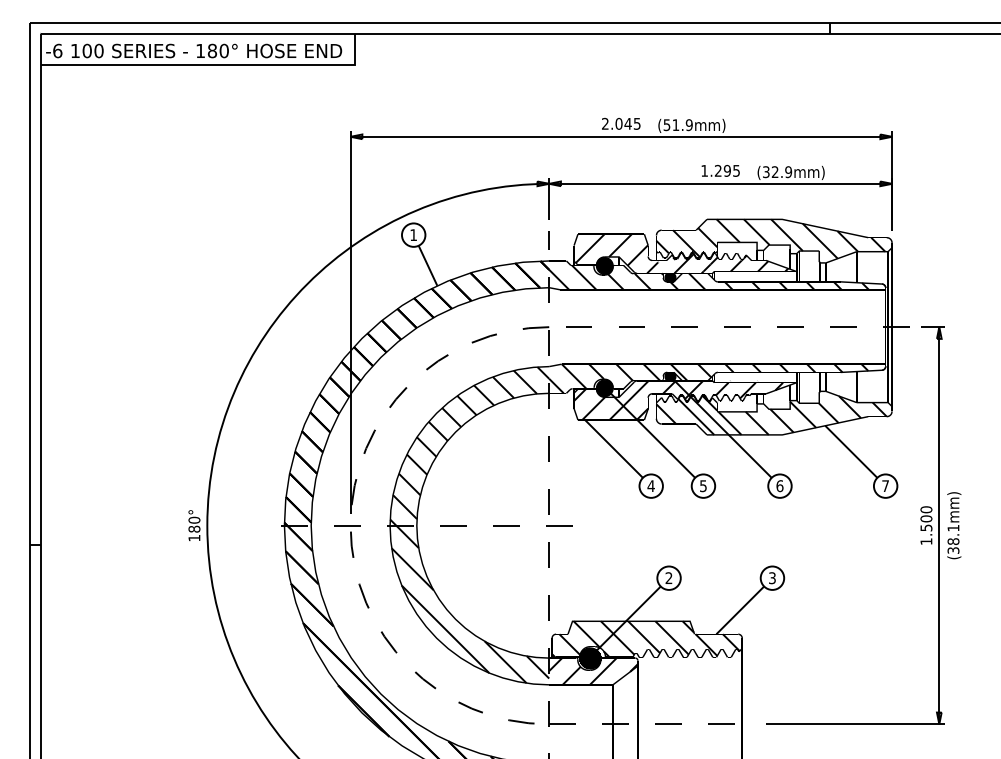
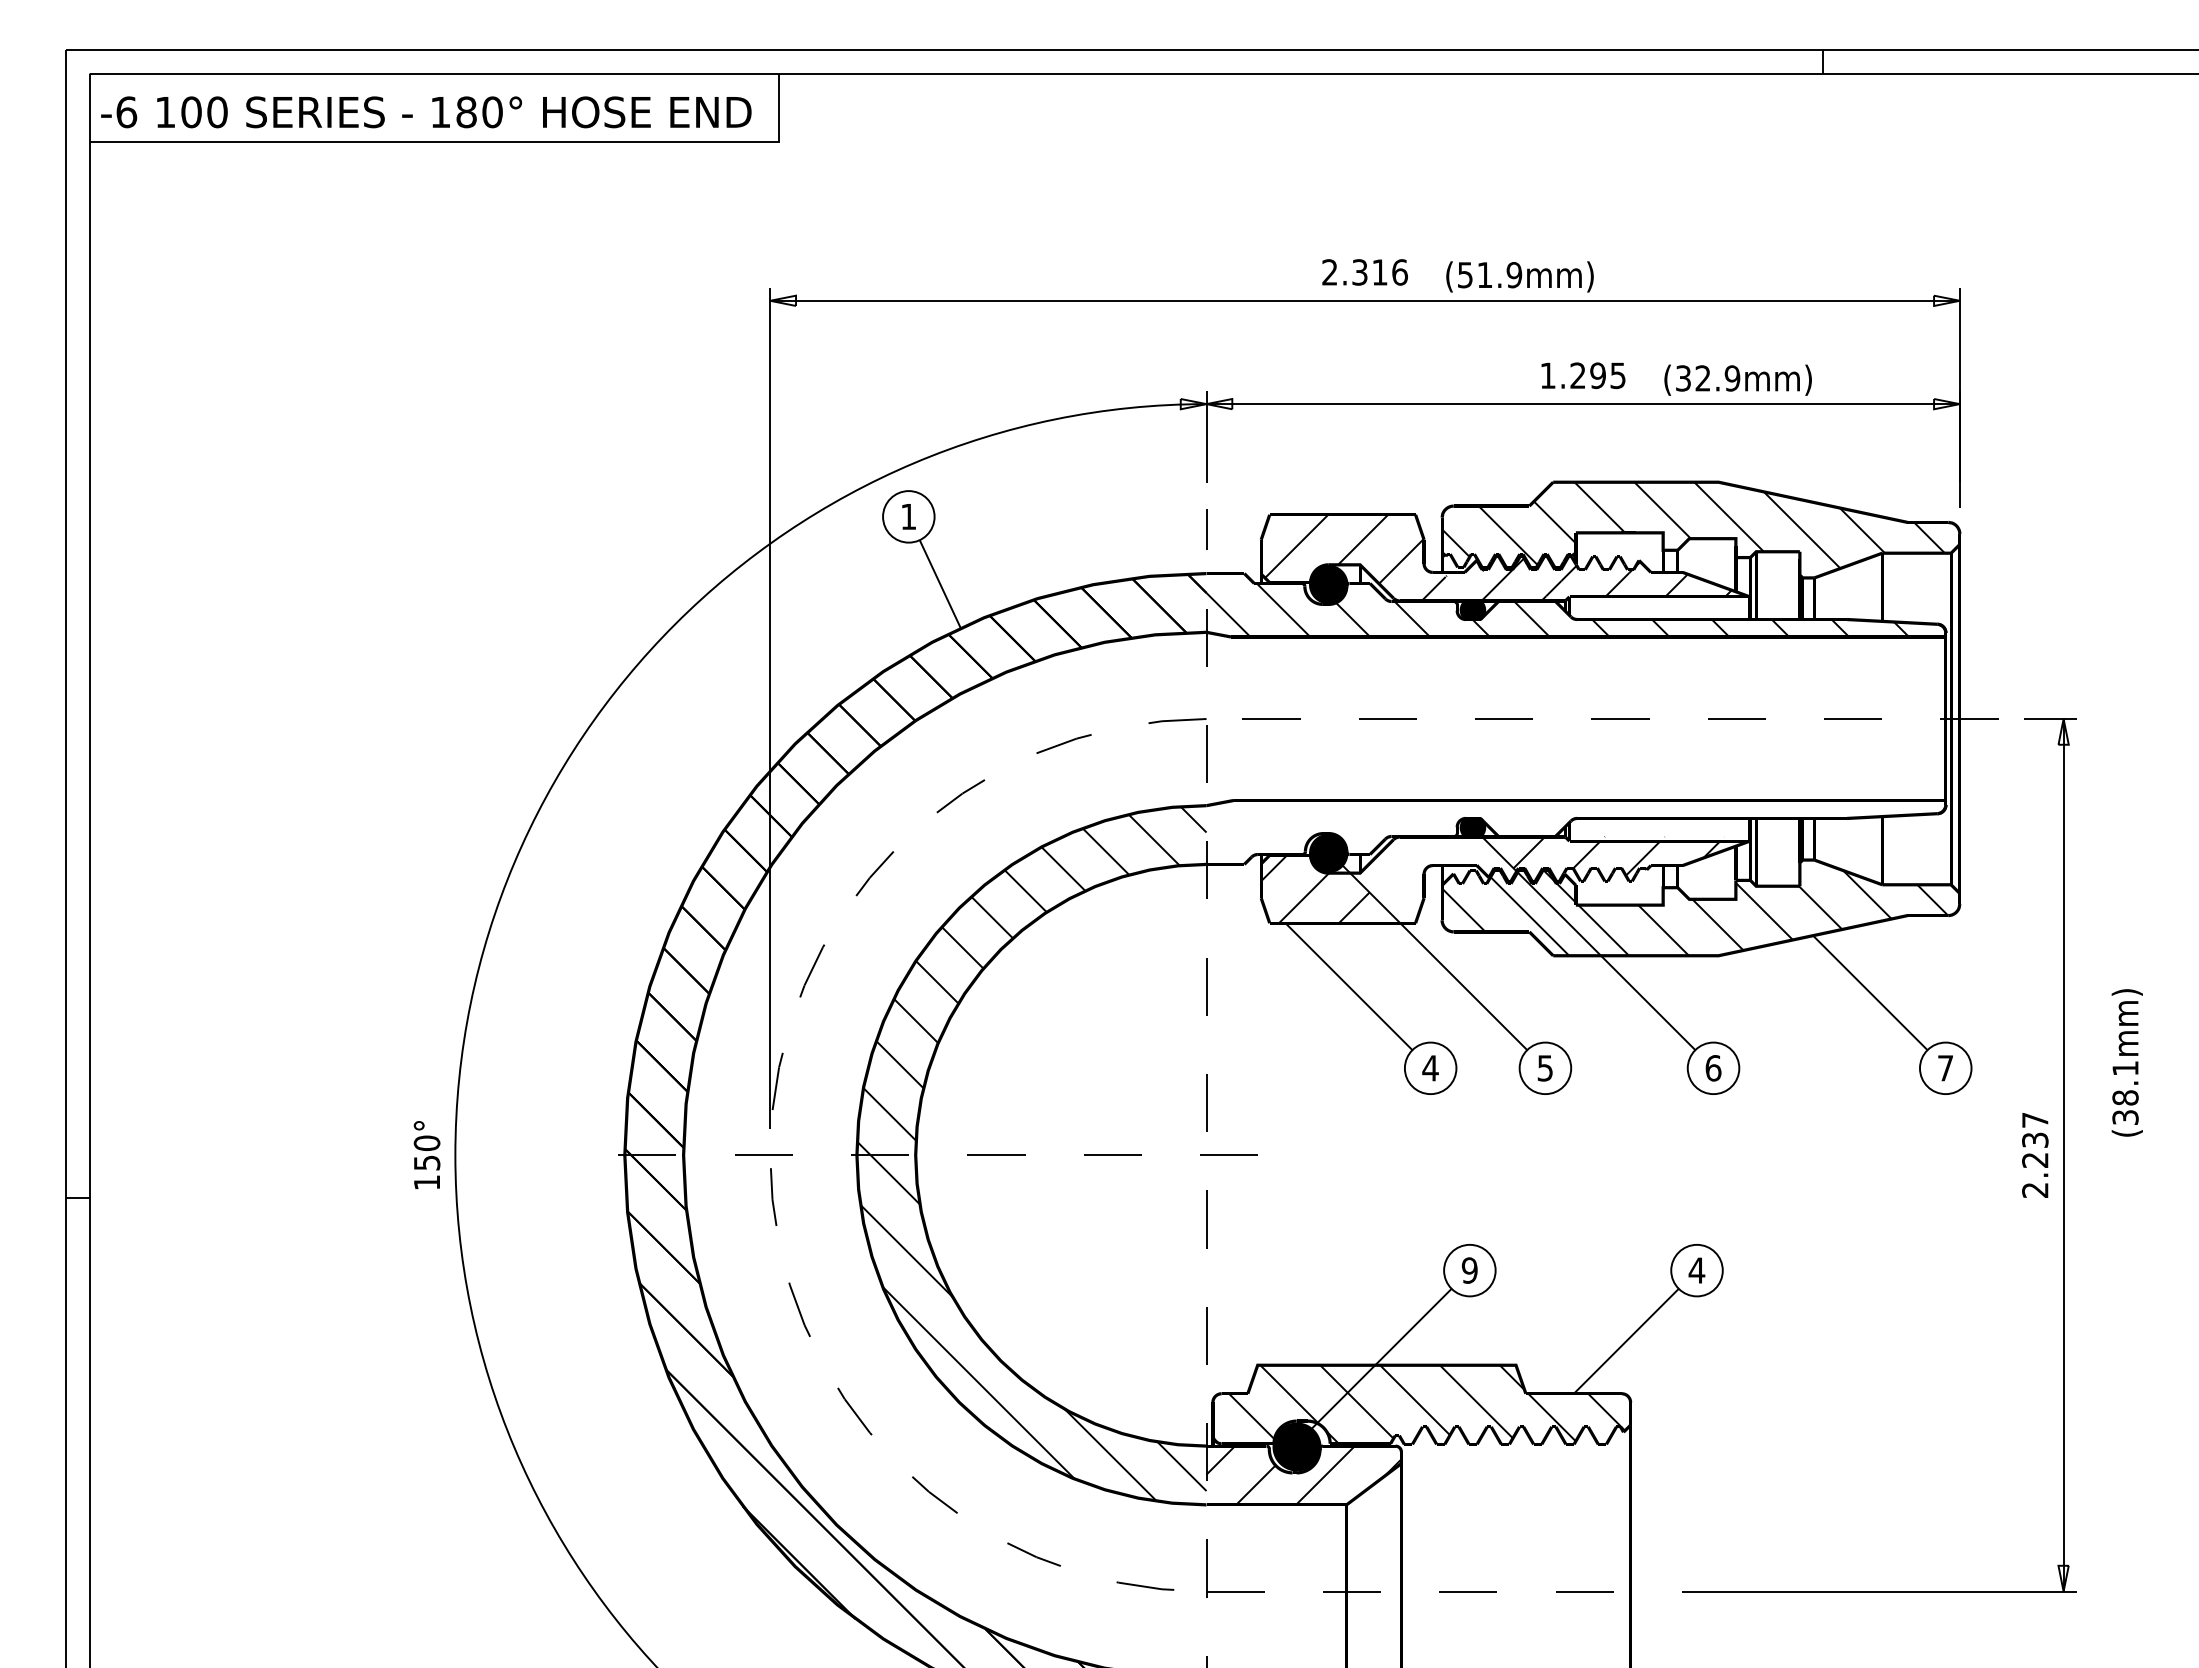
text: (627, 123) -> (1378, 271), 2.045 -> 2.316
hatch: (708, 378) -> (1556, 831), removed
hatch: (655, 399) -> (1440, 877), removed
text: (926, 525) -> (2035, 1154), 1.500 -> 2.237
text: (954, 525) -> (2127, 1062), moved
text: (194, 528) -> (427, 1161), 180° -> 150°
text: (668, 578) -> (1468, 1271), 2 -> 9
text: (772, 578) -> (1697, 1271), 3 -> 4

